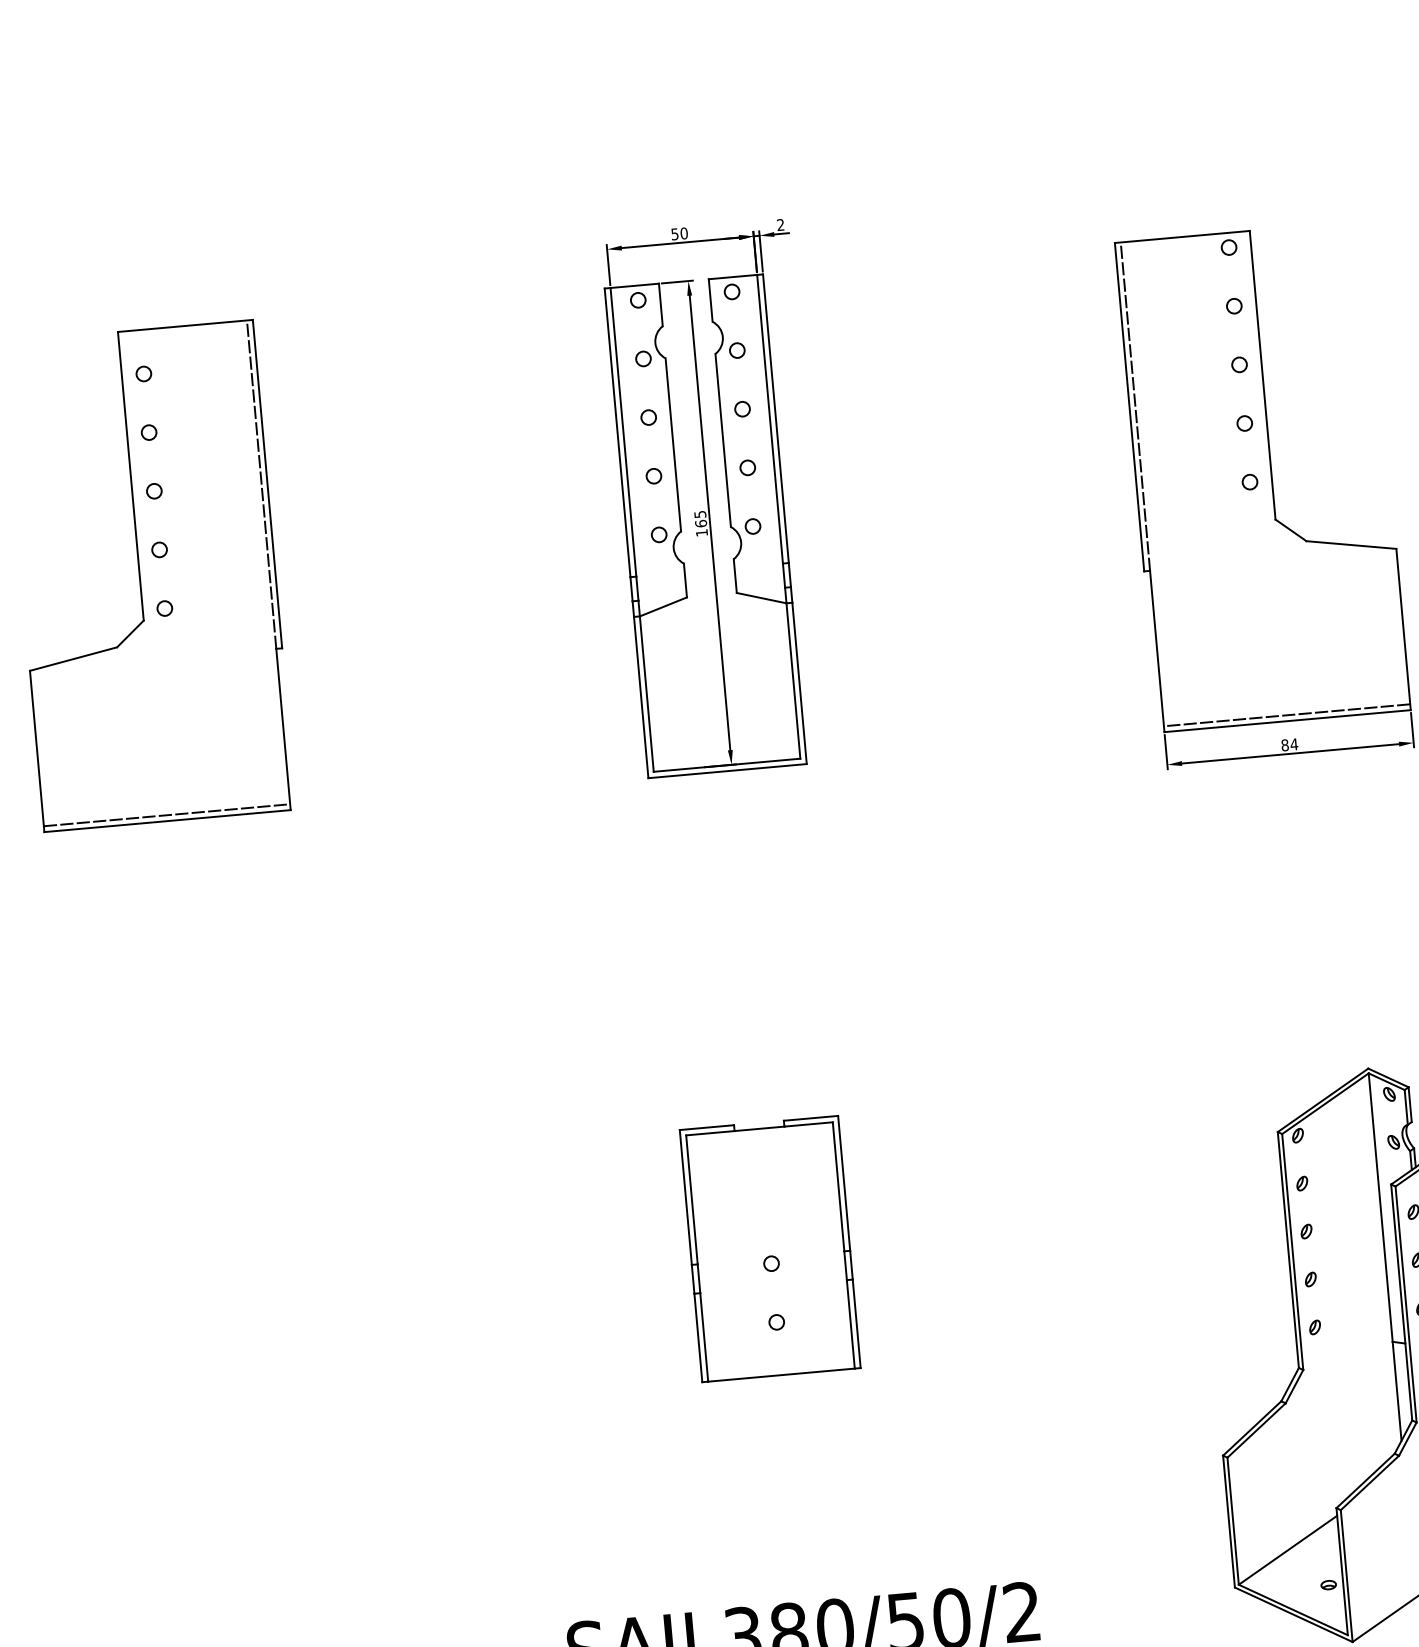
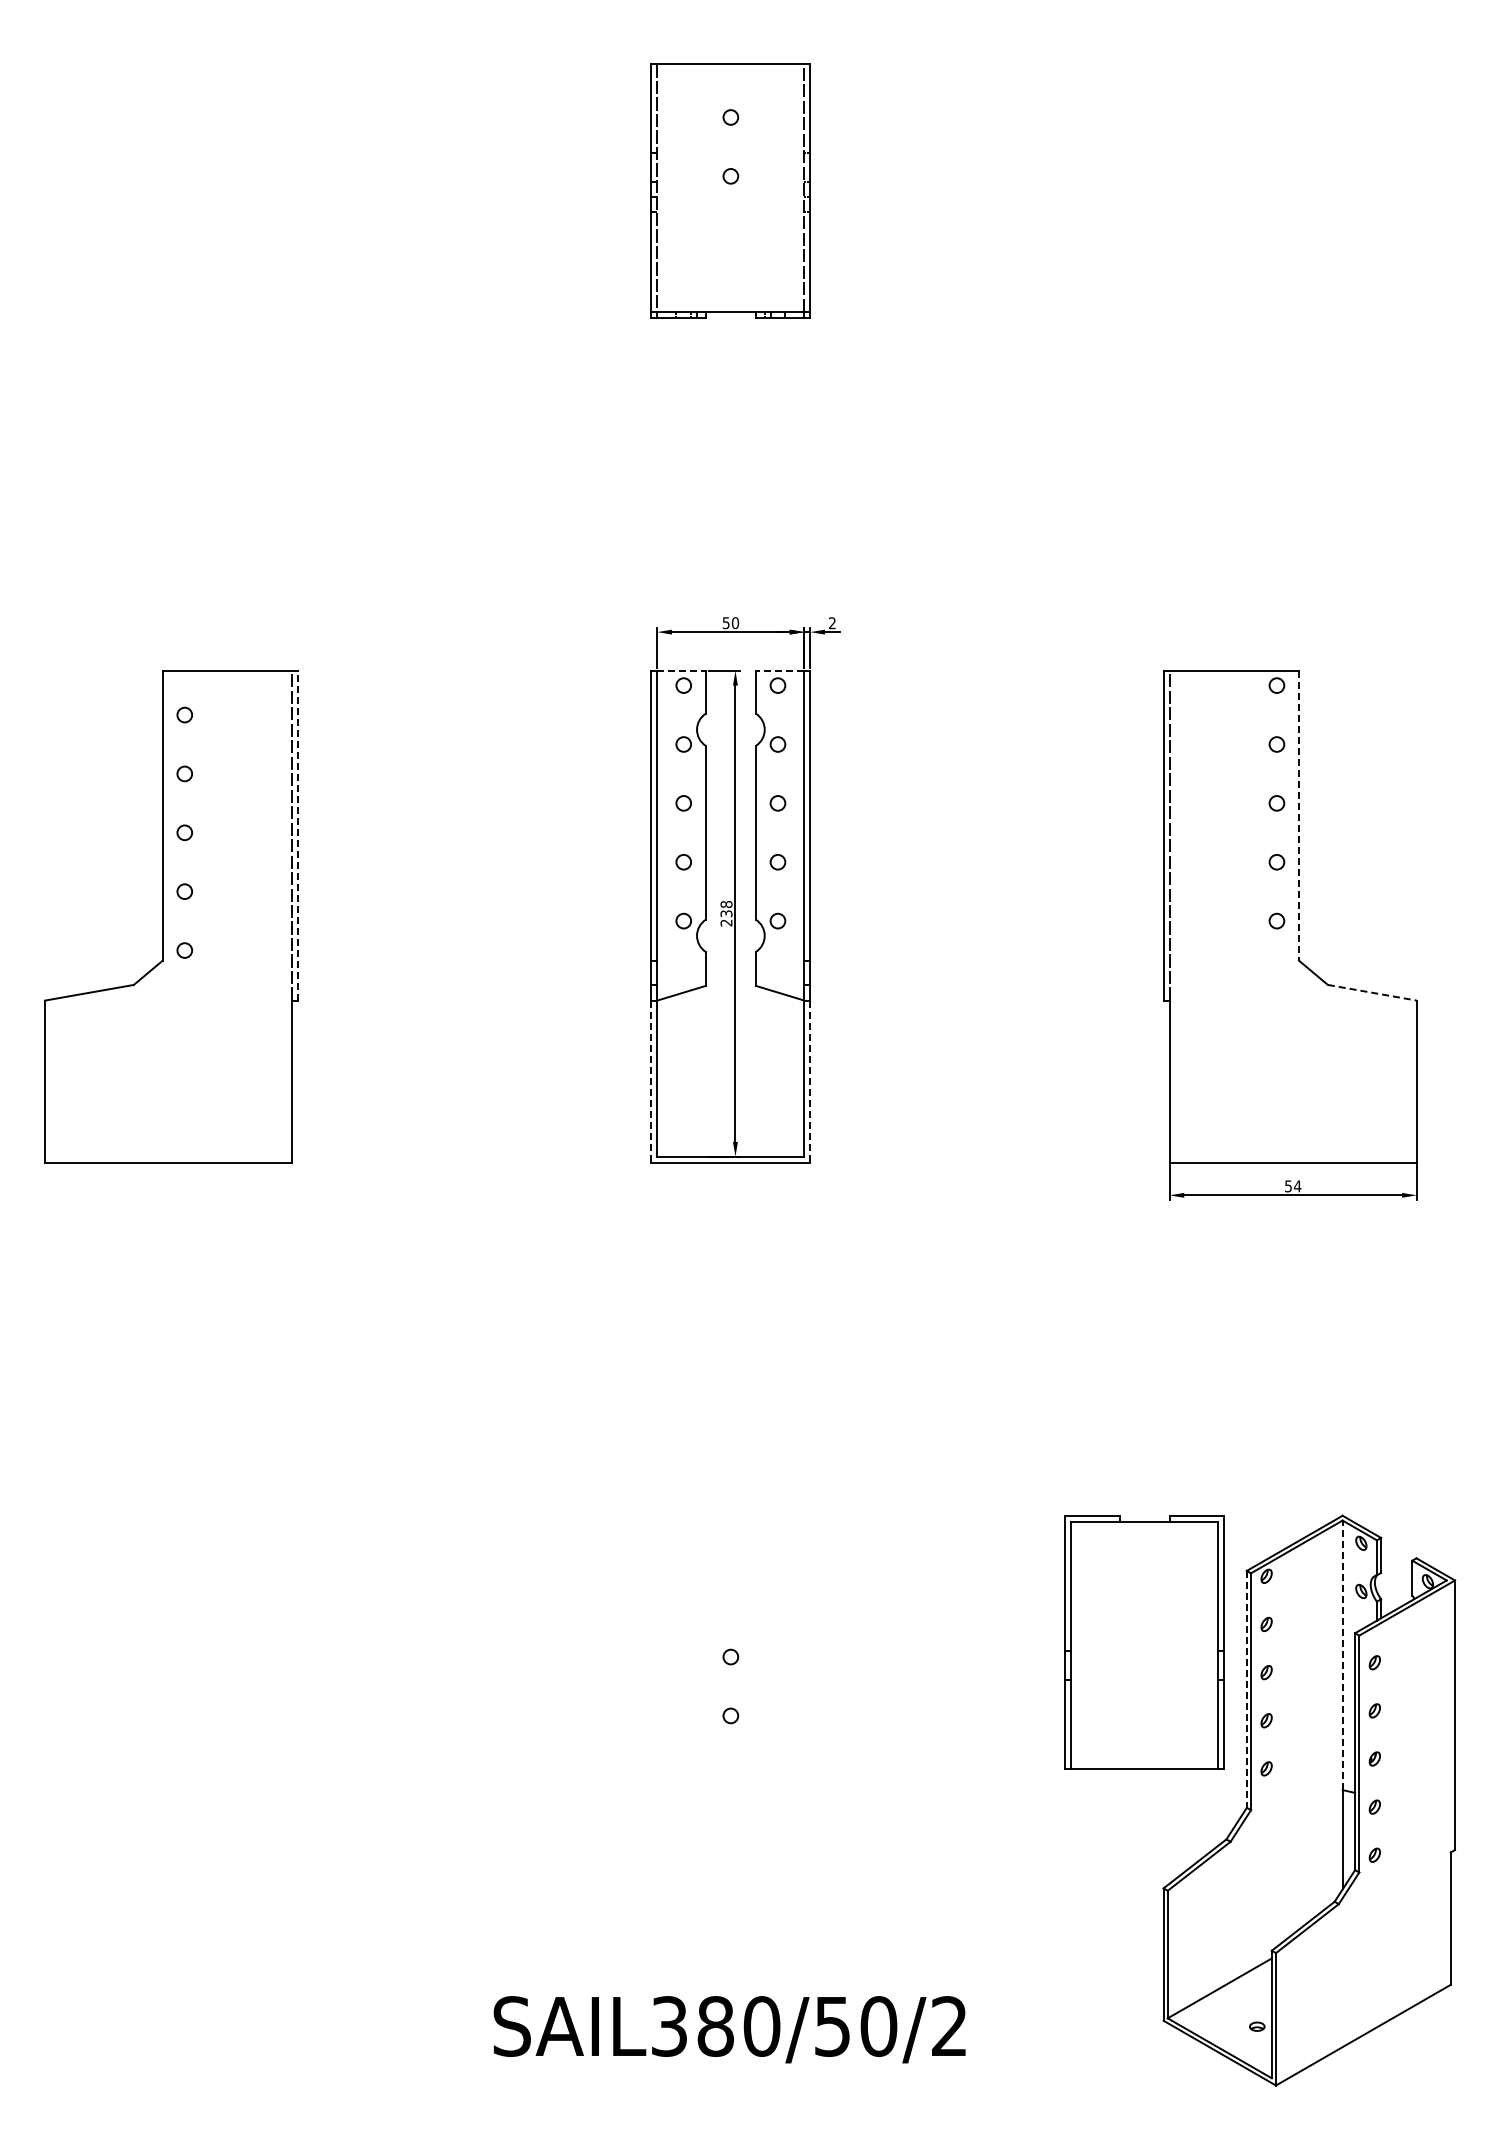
line: (732, 276) -> (779, 670), solid -> dashed
line: (635, 285) -> (682, 670), solid -> dashed
line: (1263, 374) -> (1299, 815), solid -> dashed
line: (267, 483) -> (298, 835), solid -> dashed
text: (701, 523) -> (726, 913), 165 -> 238
line: (1351, 544) -> (1372, 992), solid -> dashed
line: (799, 683) -> (810, 1081), solid -> dashed
line: (641, 697) -> (651, 1081), solid -> dashed
line: (1286, 715) -> (1292, 1156), removed
text: (1285, 745) -> (1288, 1186), 84 -> 54
line: (166, 815) -> (168, 1156), removed
line: (1380, 1207) -> (1342, 1655), solid -> dashed
part: (769, 1249) -> (1144, 1642), moved
line: (1288, 1250) -> (1246, 1689), solid -> dashed

